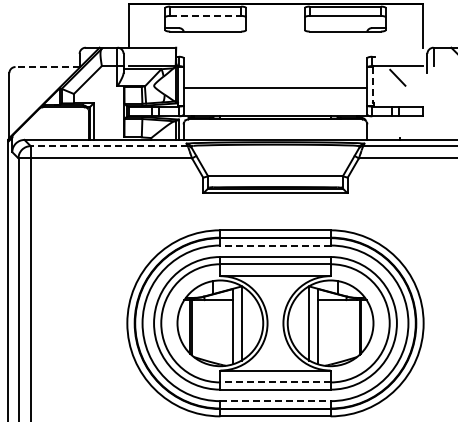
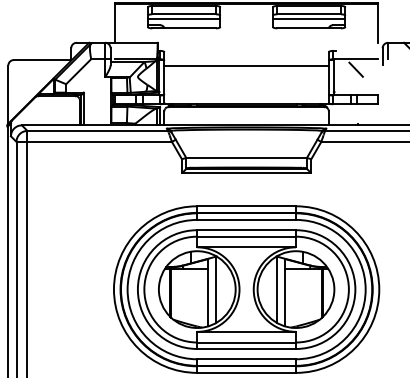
line: (205, 15) -> (183, 13), dashed -> solid
line: (205, 20) -> (183, 18), added
line: (344, 20) -> (308, 18), added
line: (47, 67) -> (42, 60), dashed -> solid
line: (373, 84) -> (334, 75), dashed -> solid
line: (275, 88) -> (246, 65), moved
line: (109, 146) -> (97, 131), dashed -> solid
line: (275, 245) -> (246, 219), dashed -> solid
line: (275, 382) -> (246, 342), dashed -> solid
line: (275, 401) -> (246, 359), dashed -> solid

